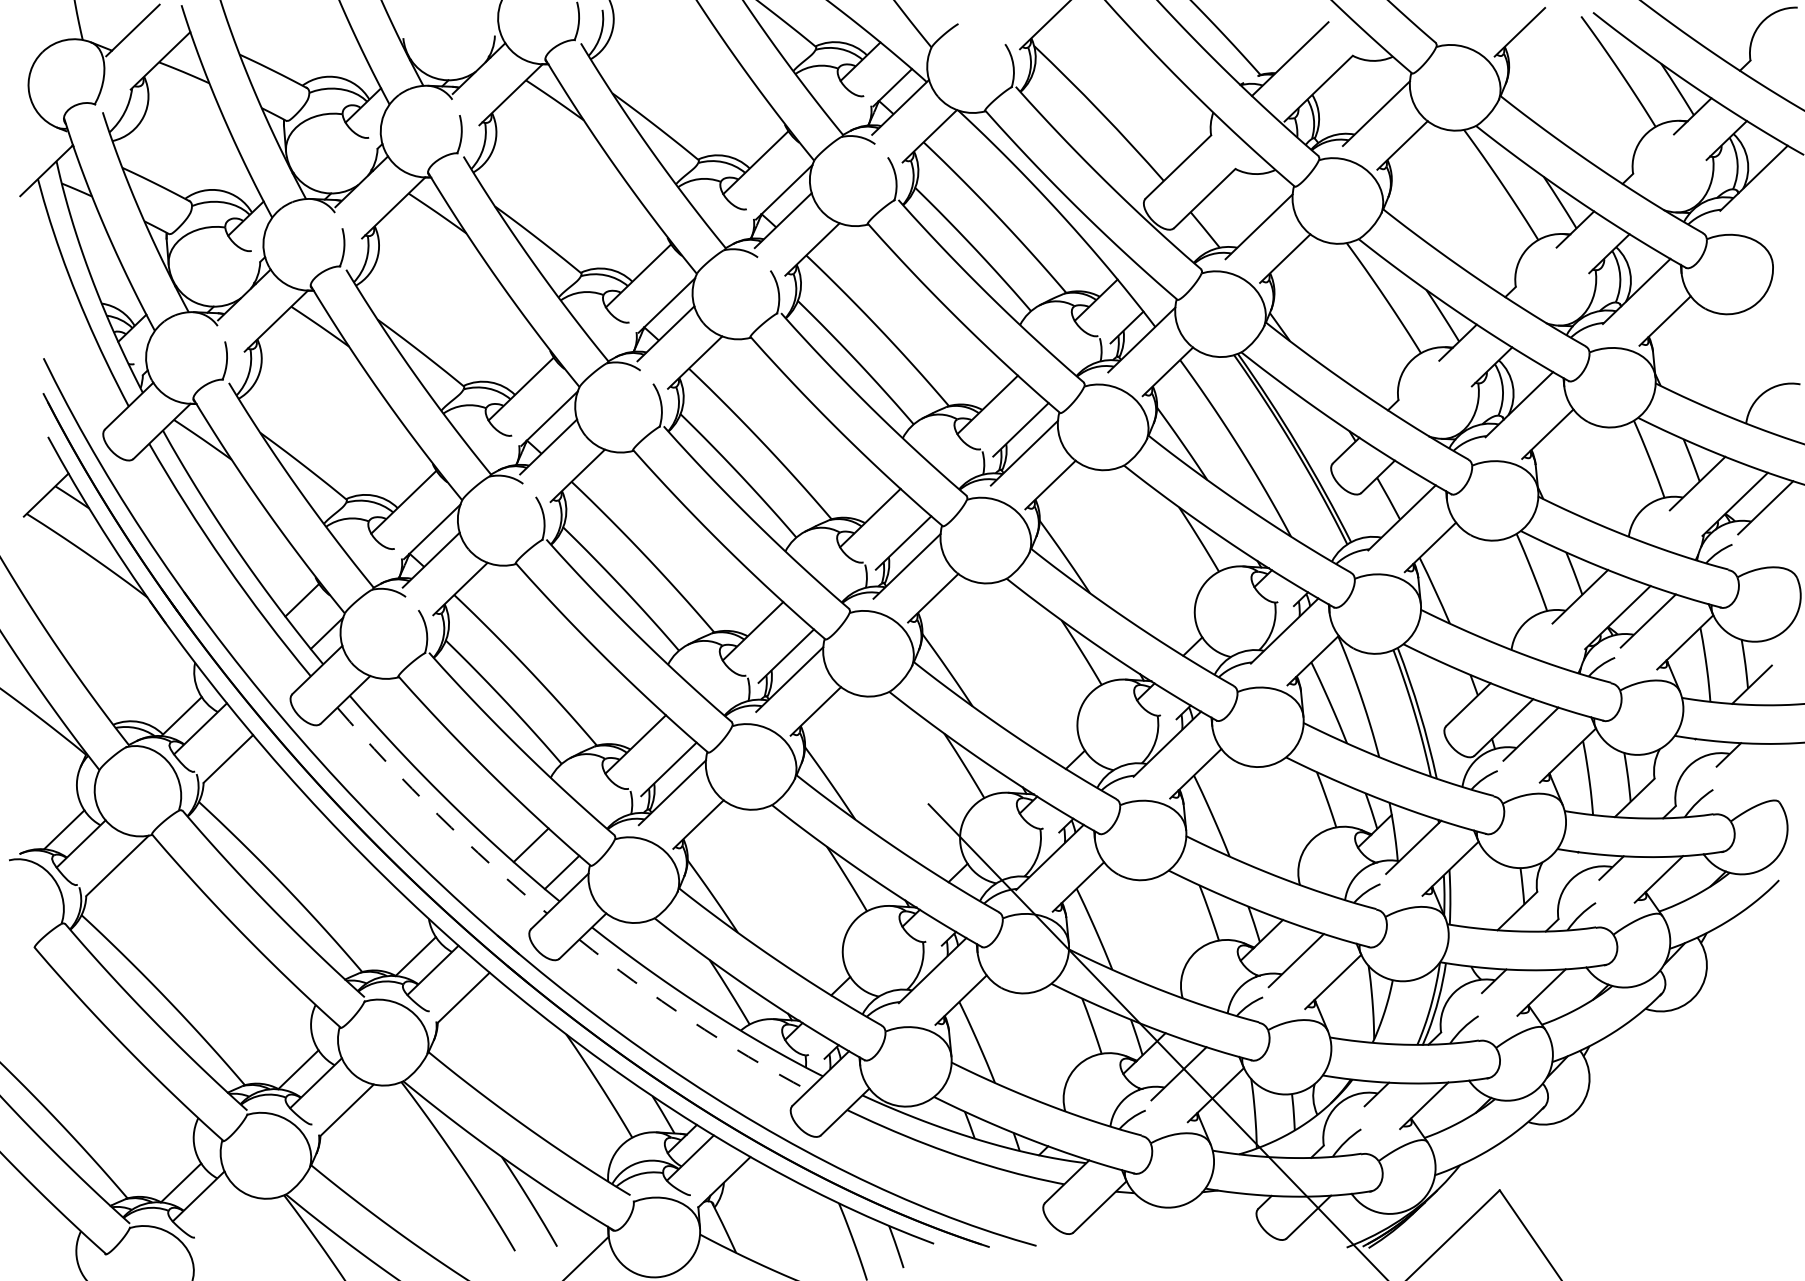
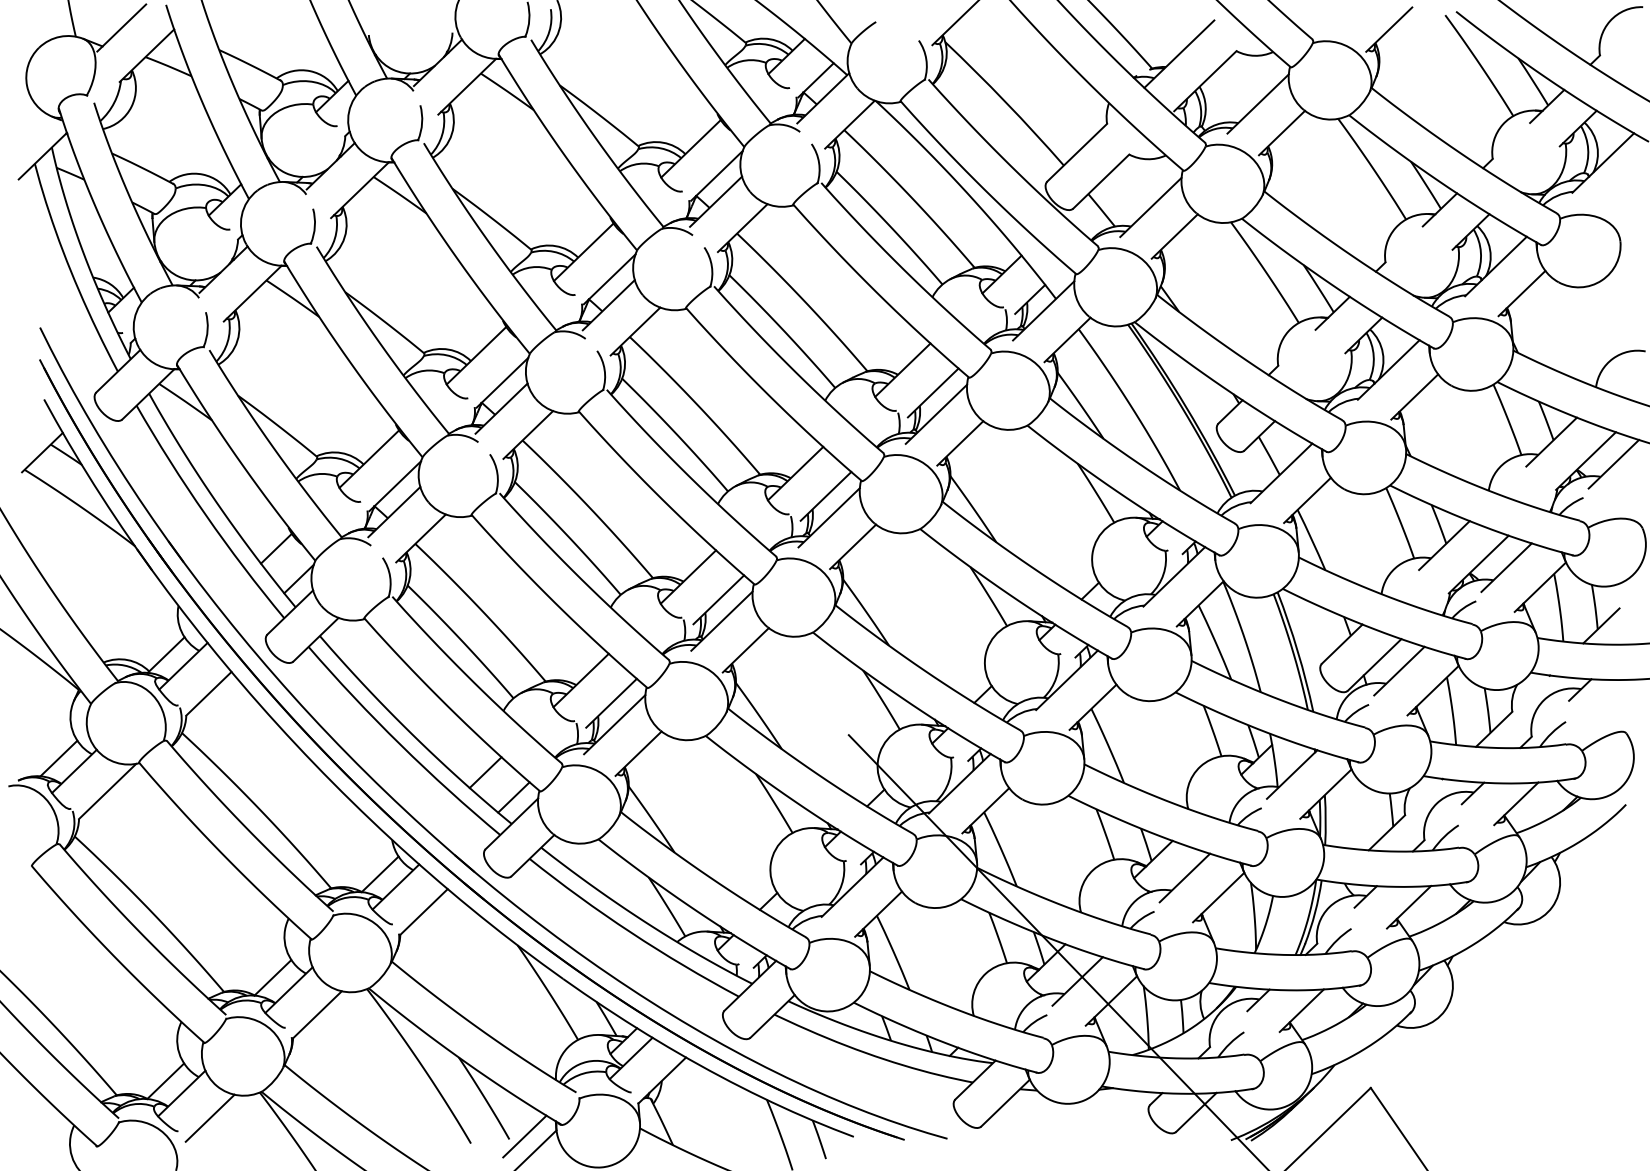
arc: (438, 814) -> (400, 744), dashed -> solid
arc: (690, 1020) -> (631, 932), dashed -> solid
line: (229, 1223) -> (209, 1118), added
line: (573, 1243) -> (524, 1136), added

